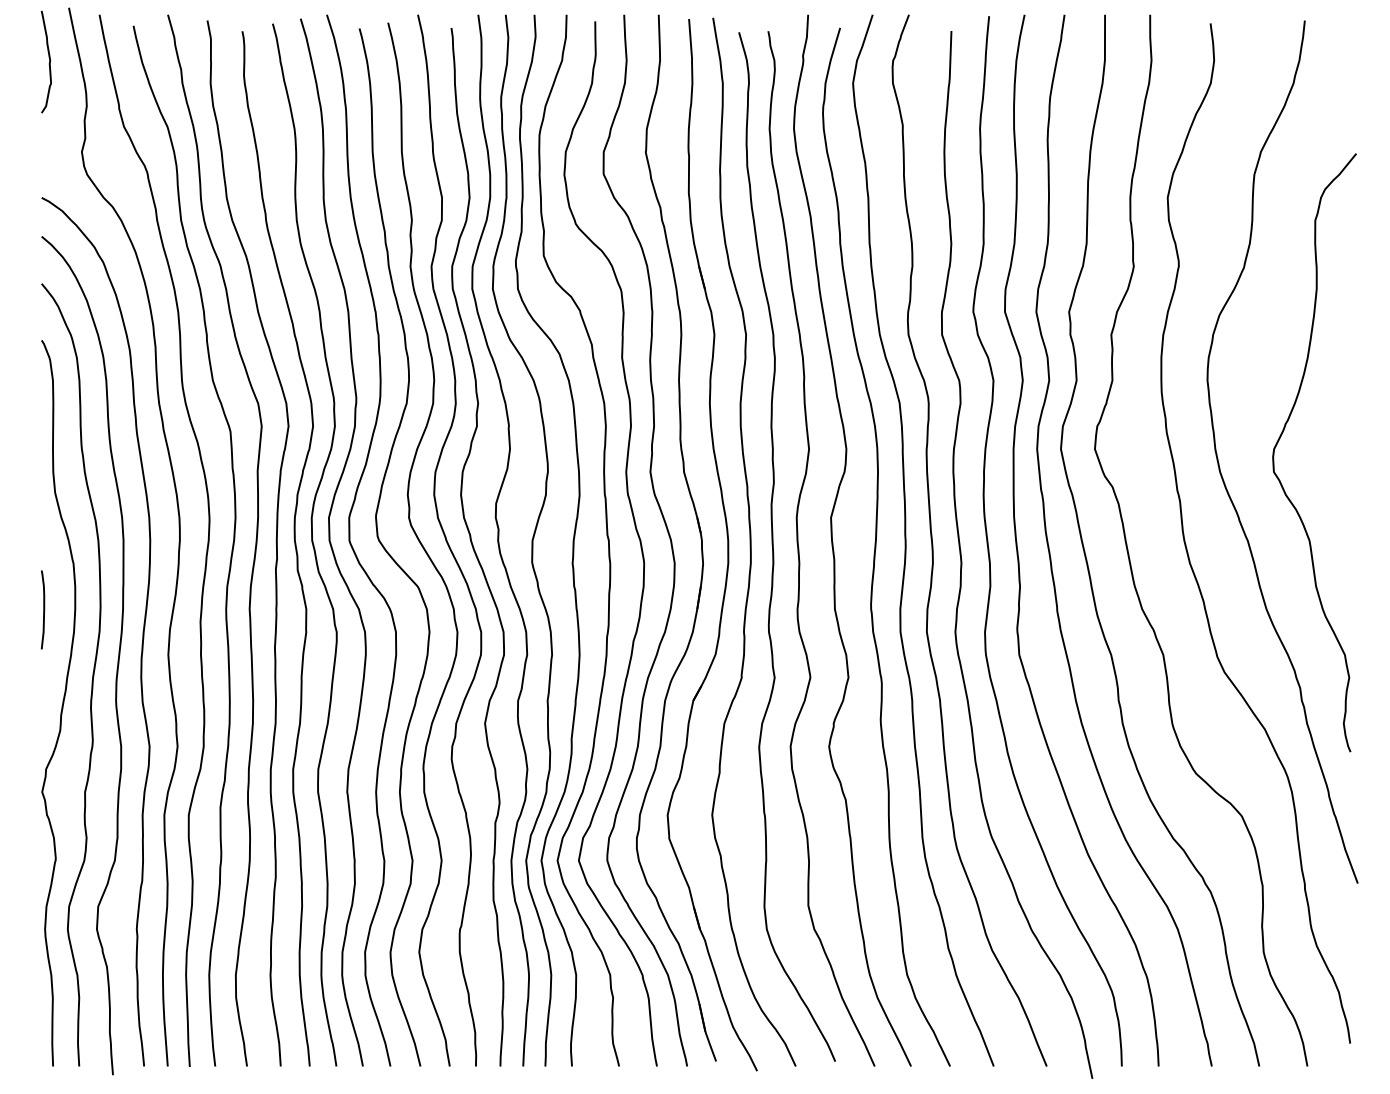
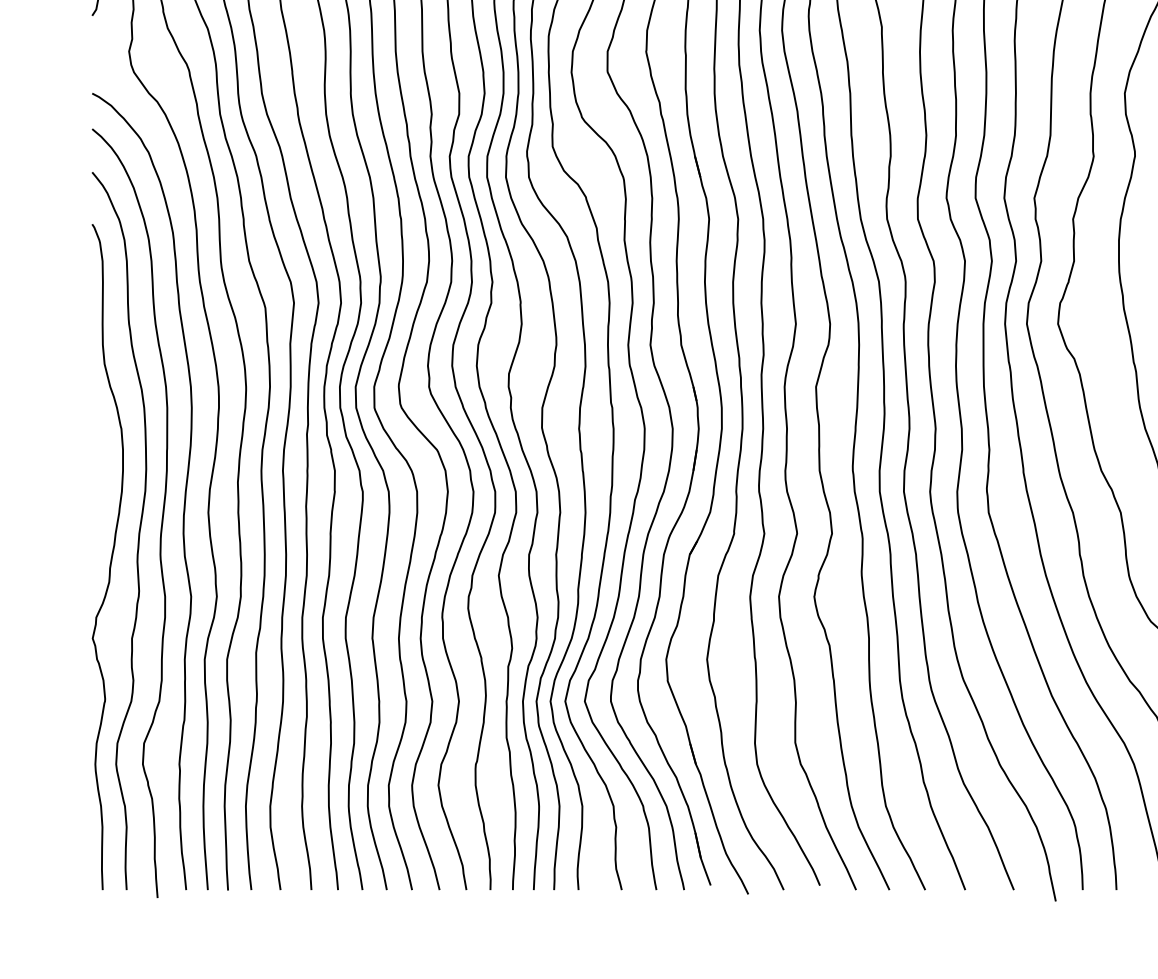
curve: (43, 609) -> (93, 471), removed

